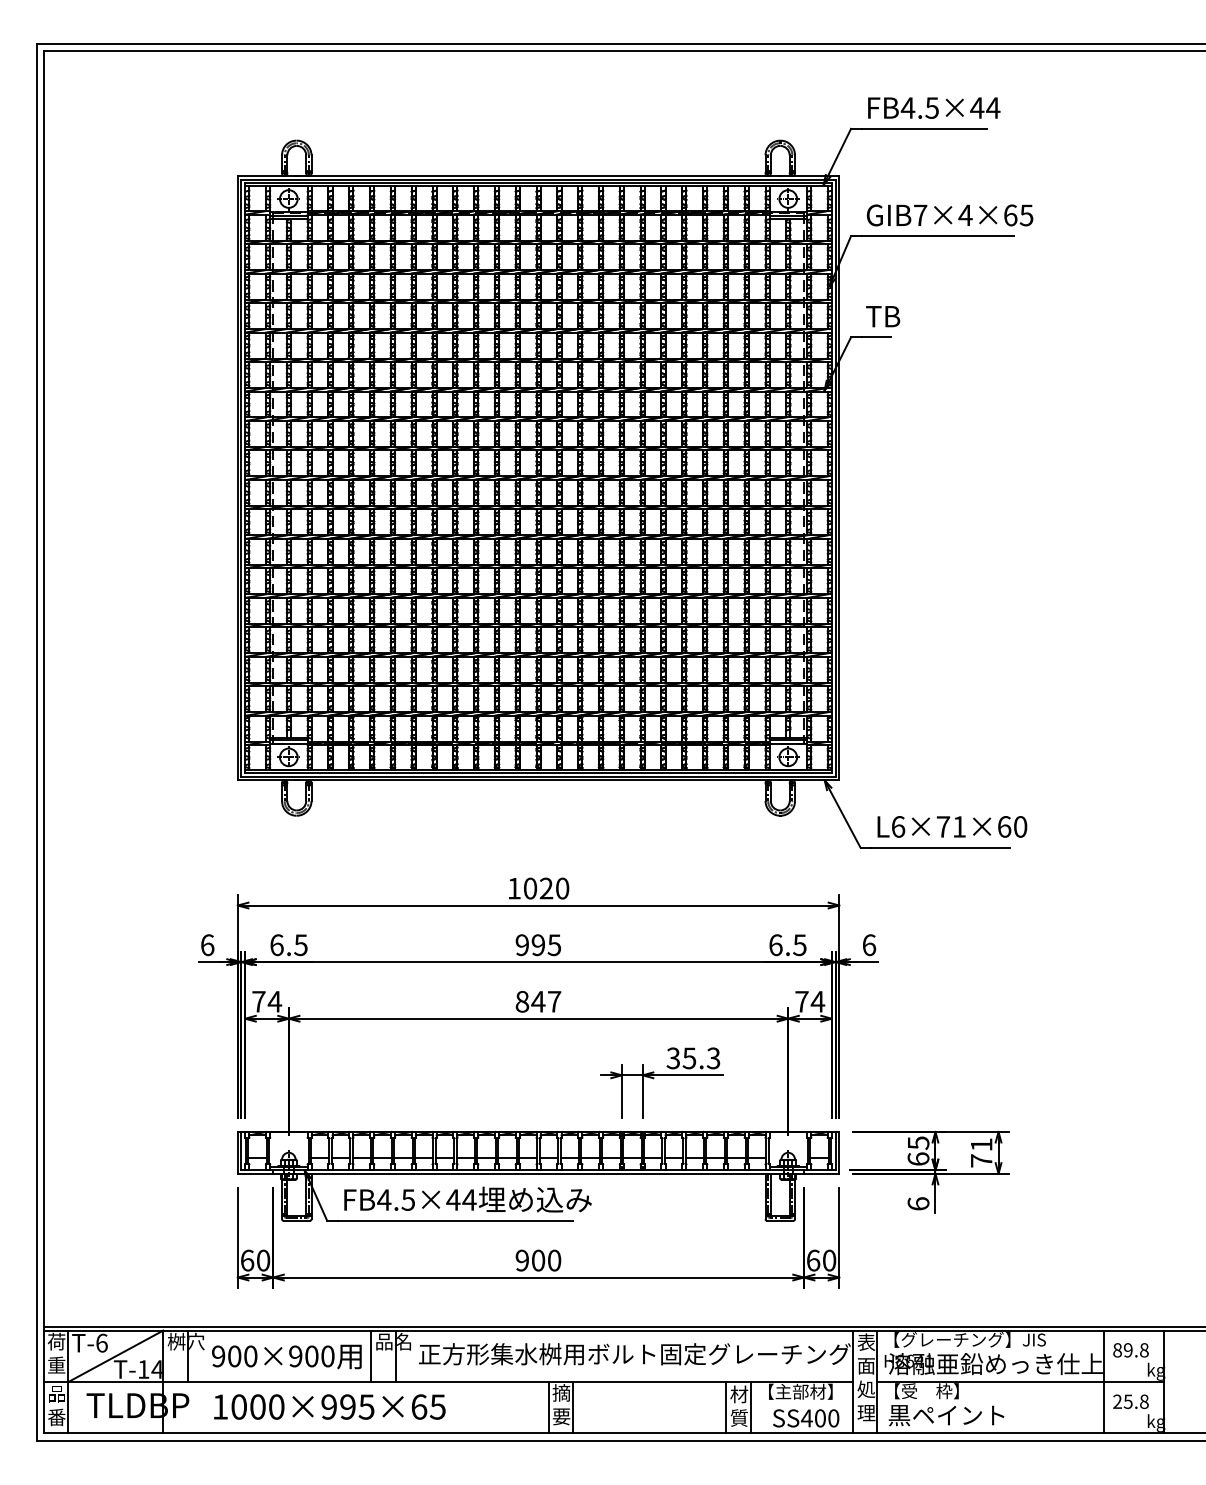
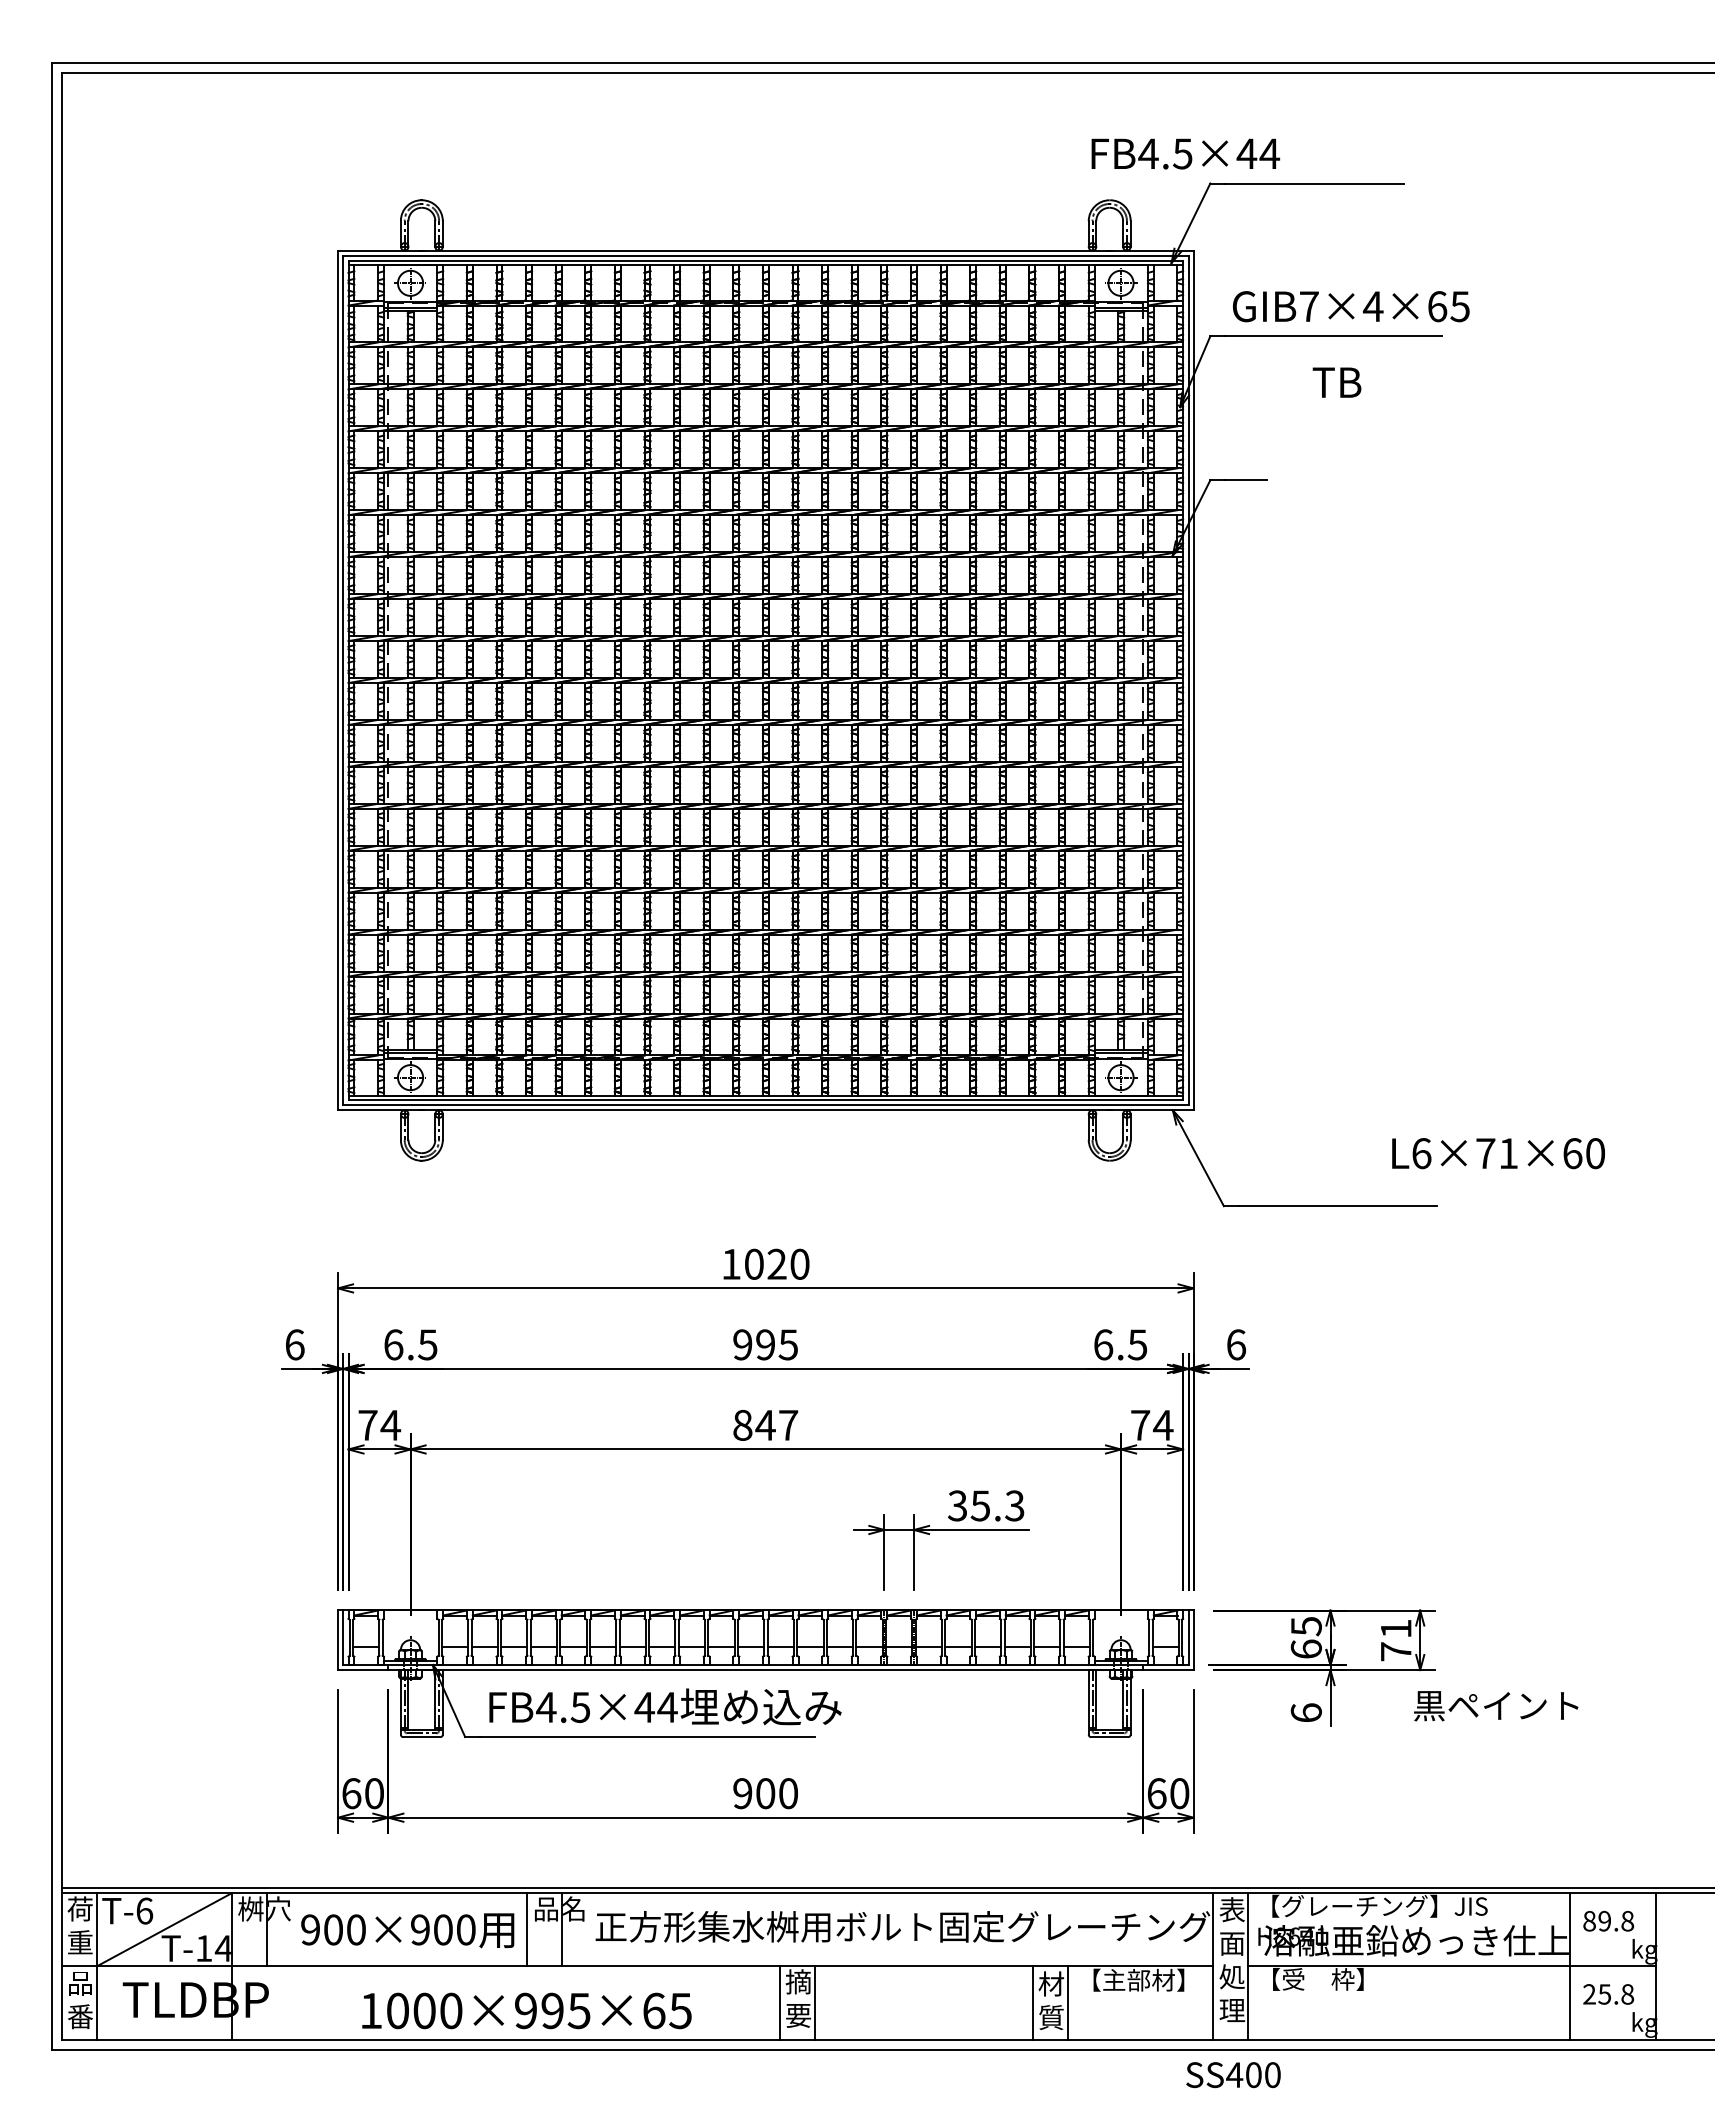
text: (934, 107) -> (1185, 153), moved
text: (882, 316) -> (1336, 382), moved
text: (952, 826) -> (1498, 1153), moved
text: (329, 1406) -> (526, 2010), moved
text: (946, 1415) -> (1496, 1706), moved
text: (806, 1418) -> (1233, 2075), moved

